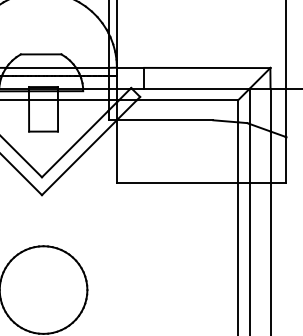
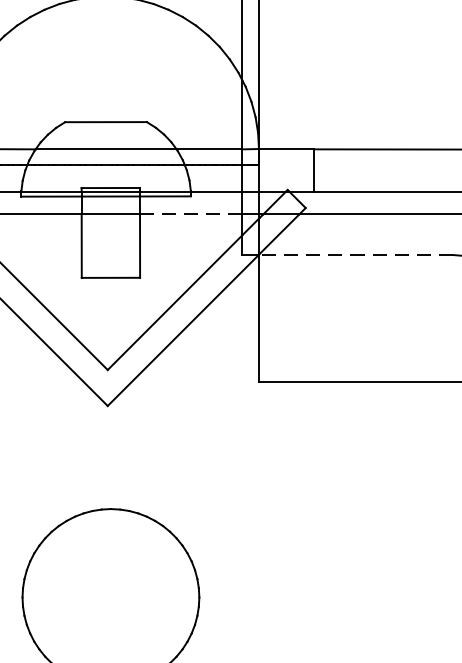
line: (82, 100) -> (189, 215), solid -> dashed
line: (164, 120) -> (354, 255), solid -> dashed

